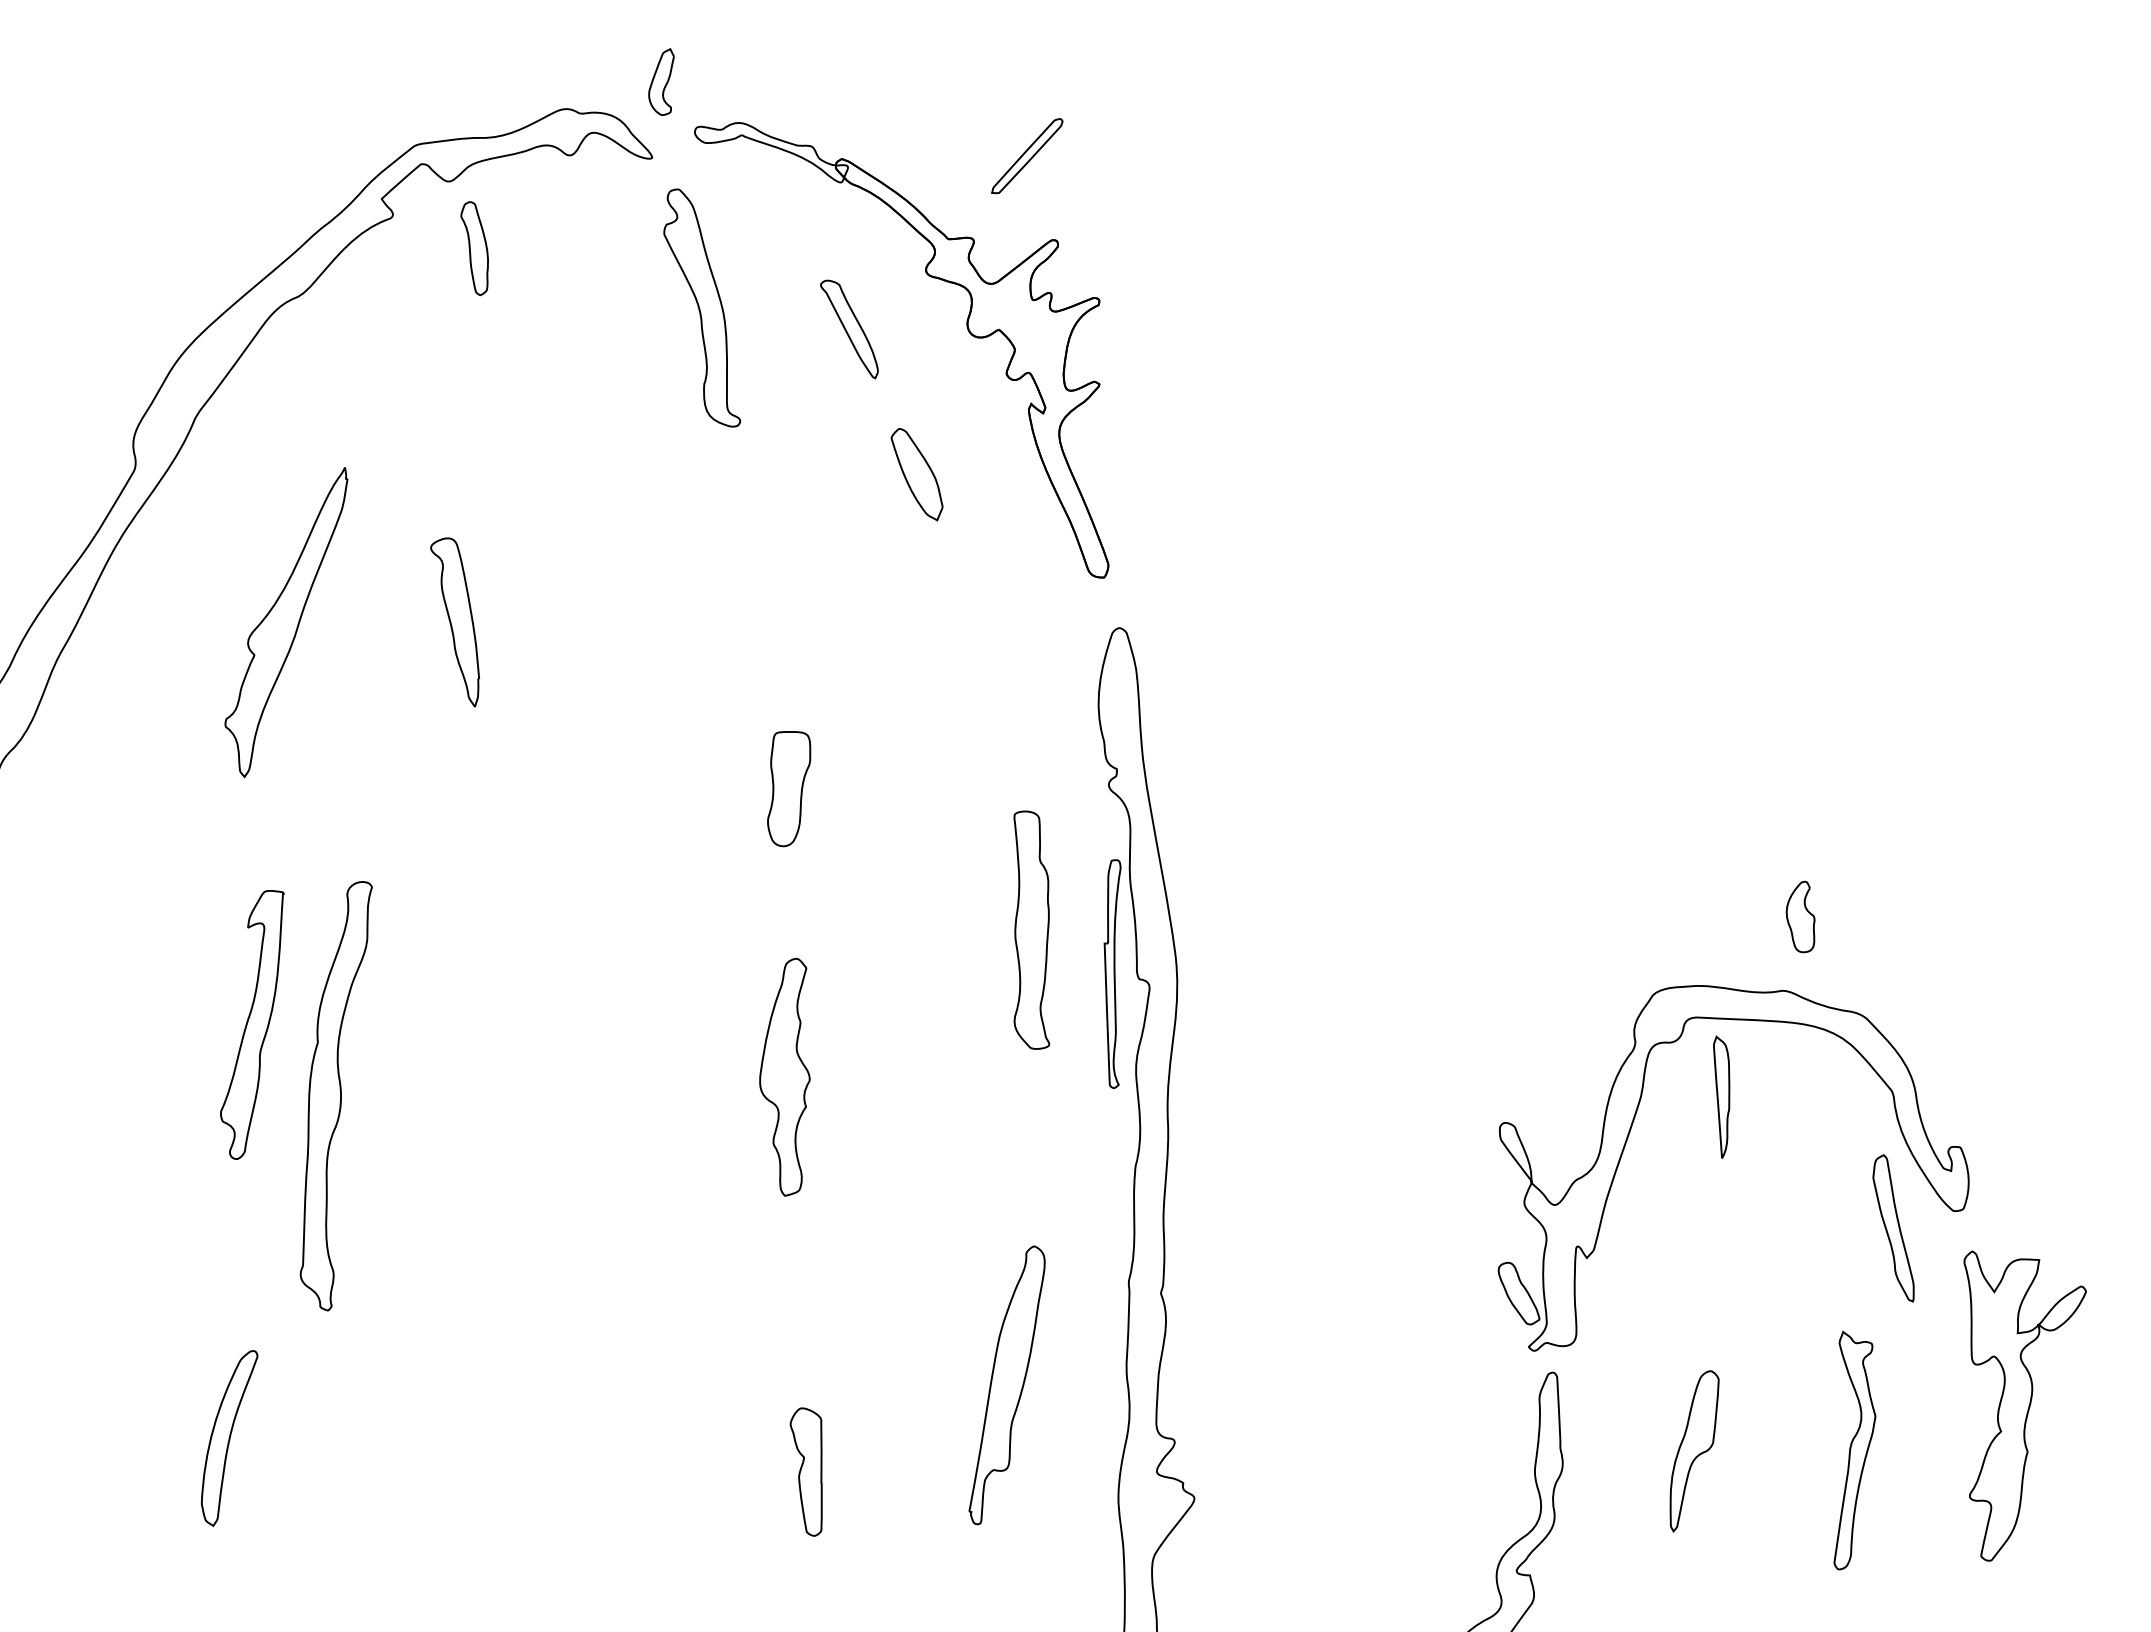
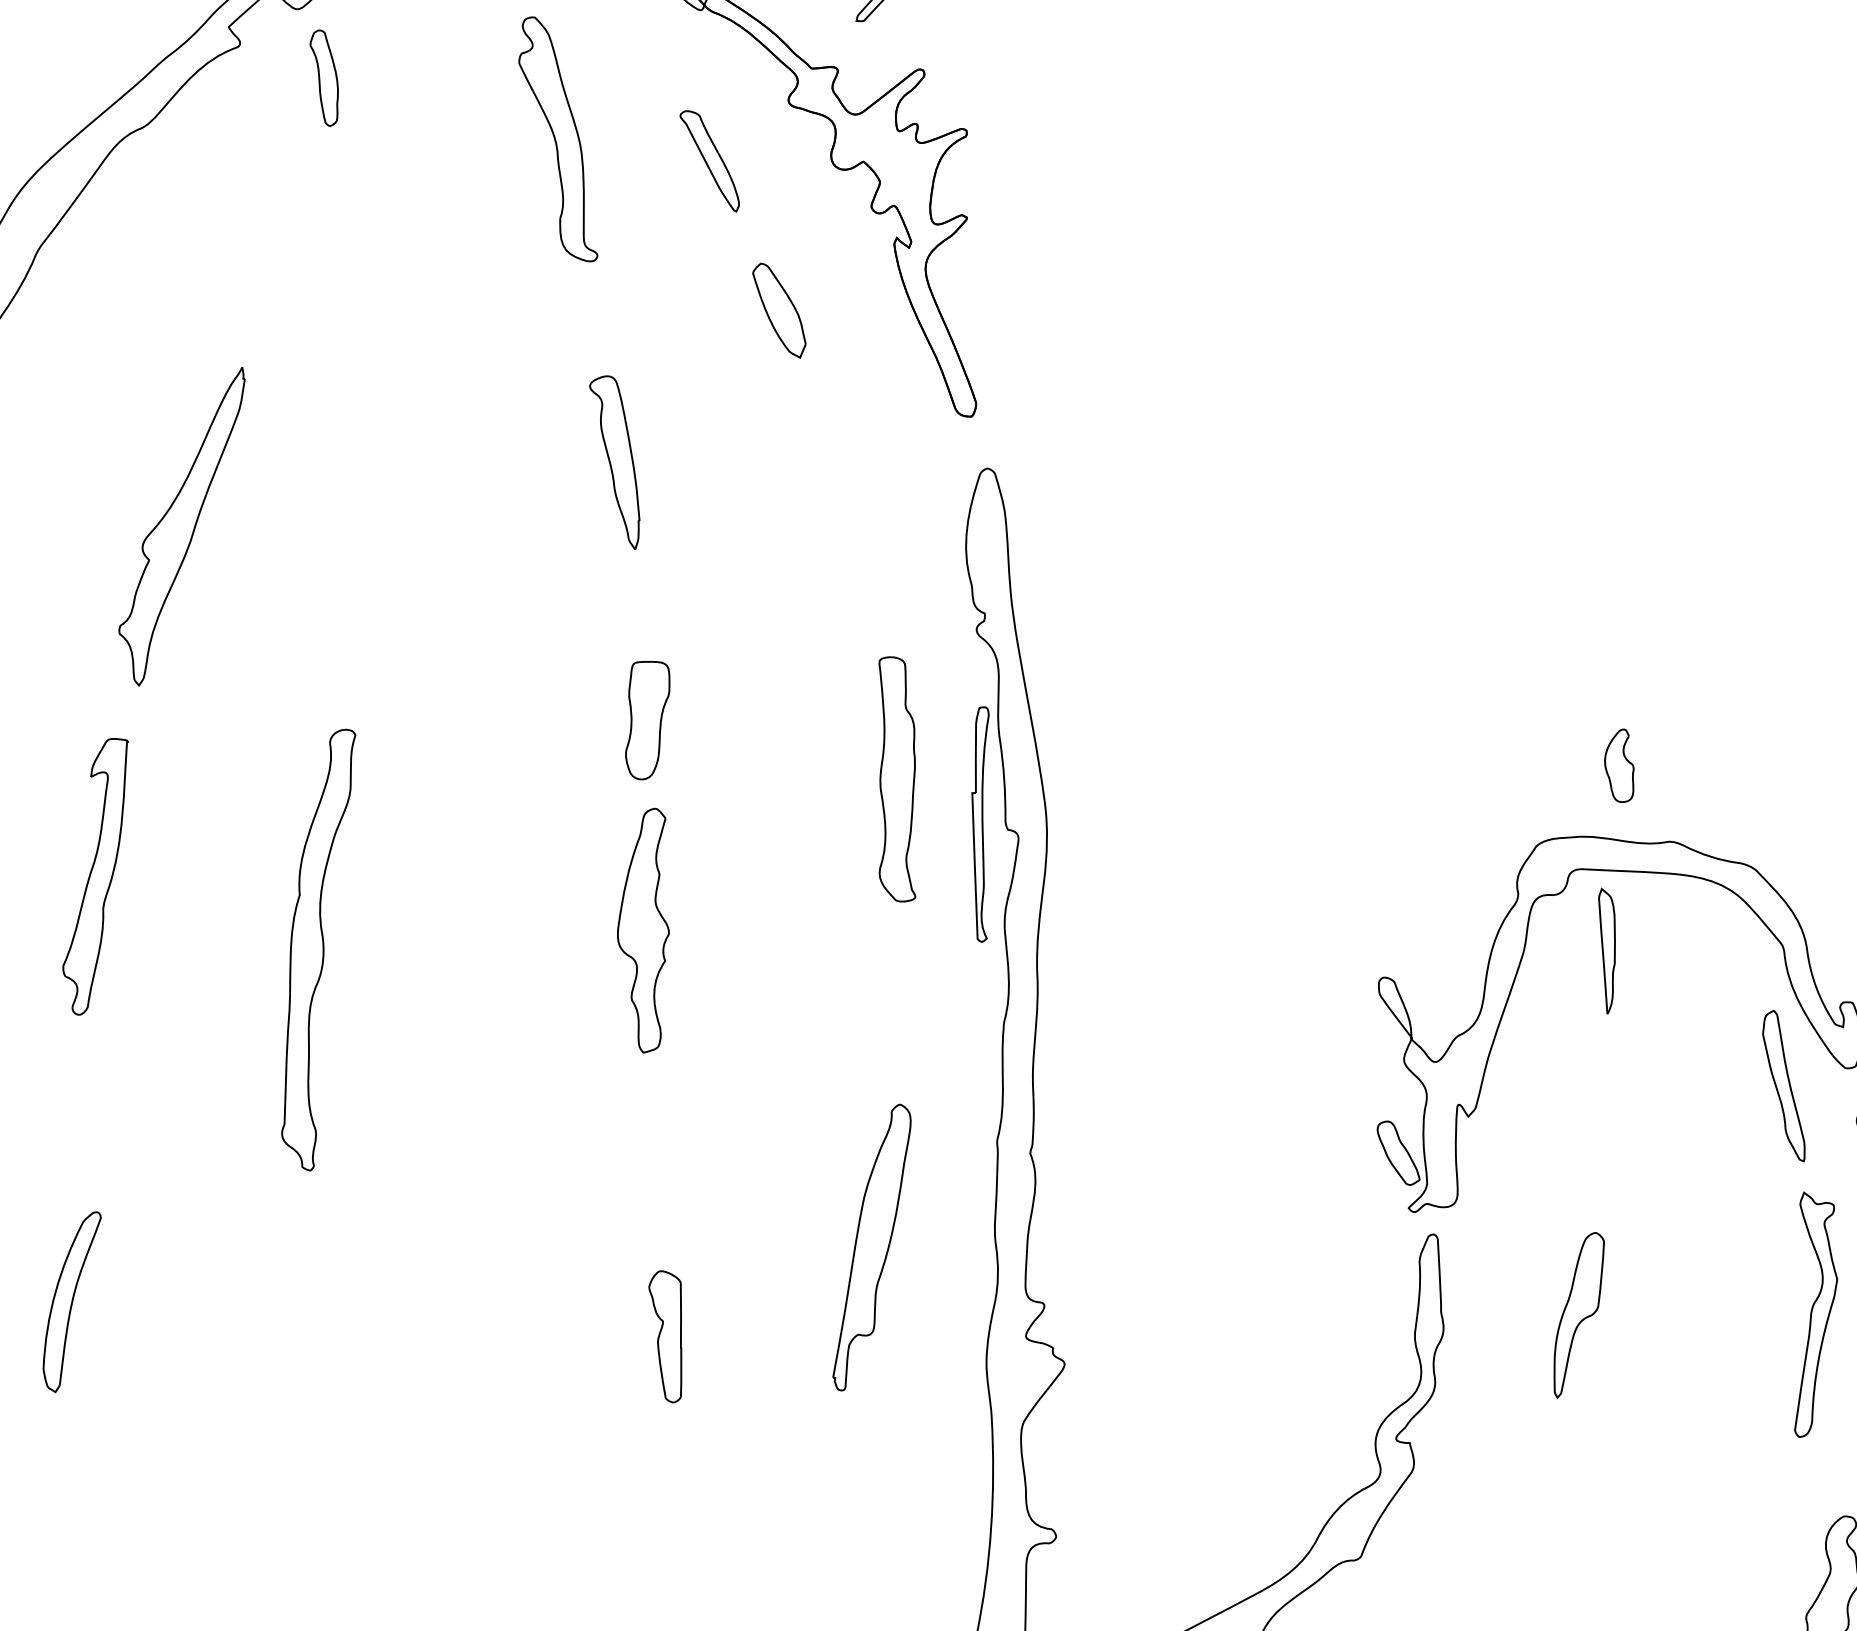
part: (286, 622) -> (182, 526), moved
part: (455, 622) -> (615, 462), moved
part: (789, 789) -> (648, 721), moved
part: (1800, 916) -> (1619, 765), moved
part: (335, 1096) -> (317, 950), moved
part: (1854, 1450) -> (1815, 1314), moved

